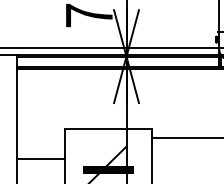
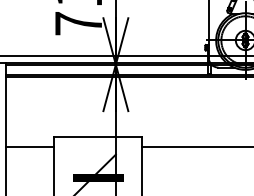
line: (41, 159) -> (30, 146), moved

